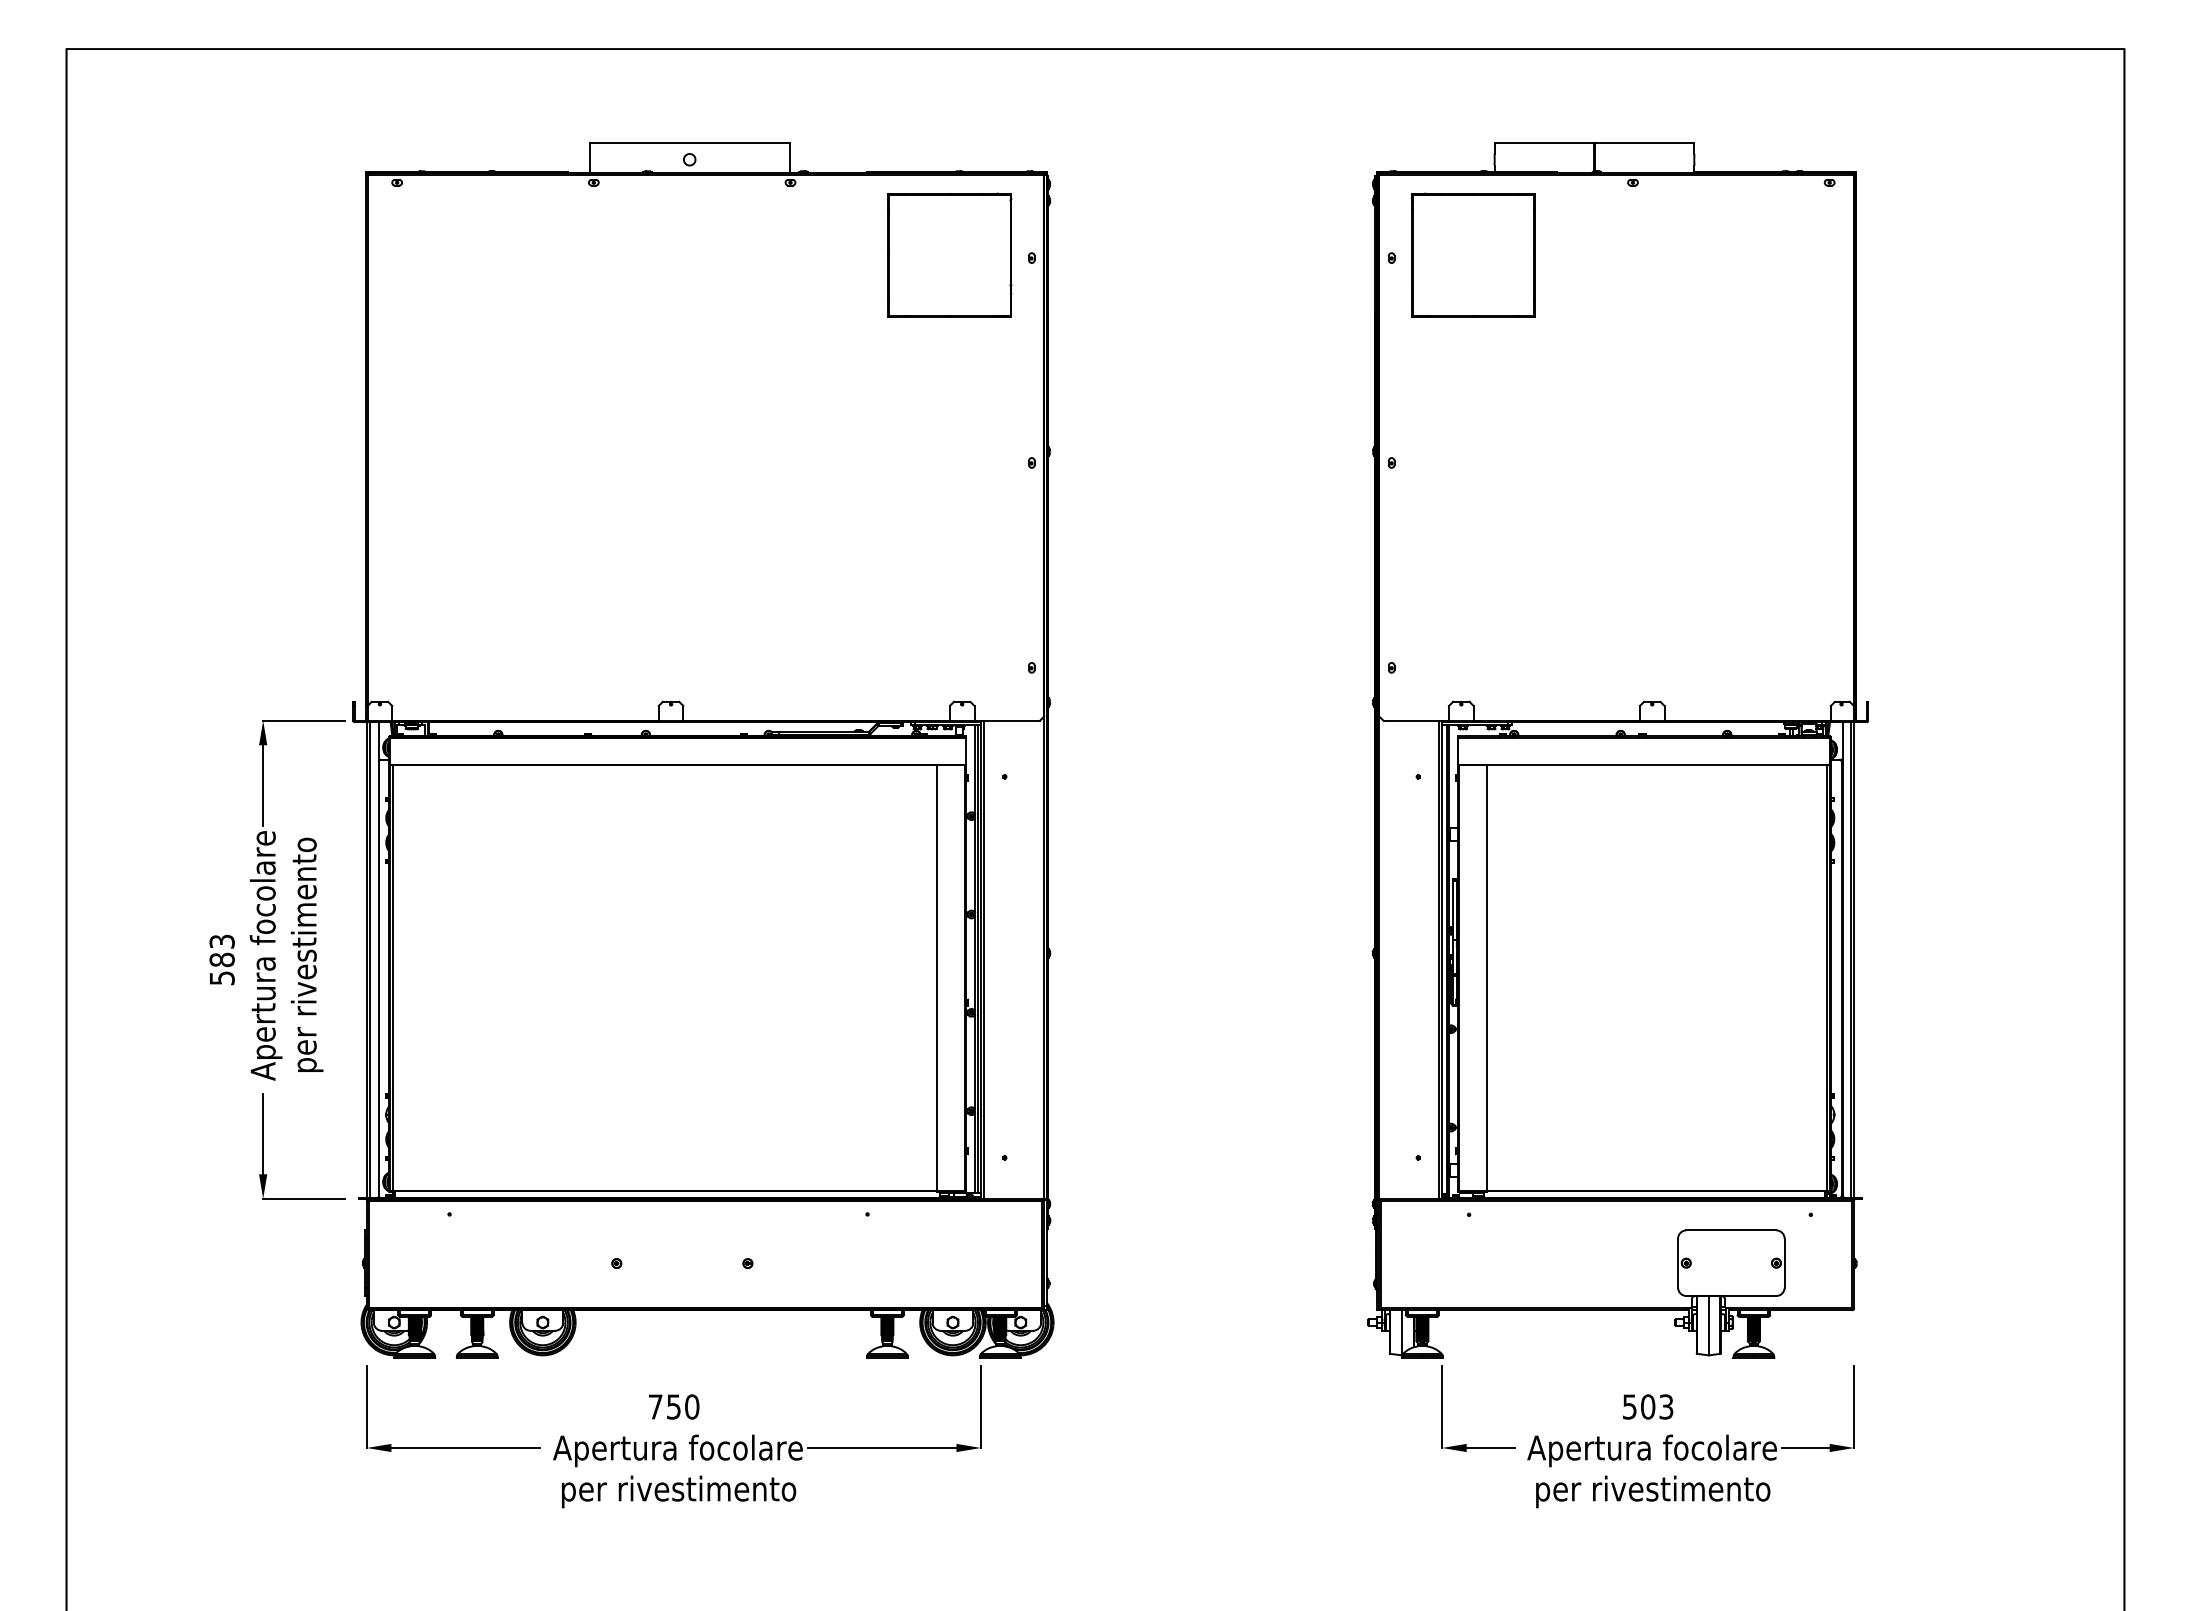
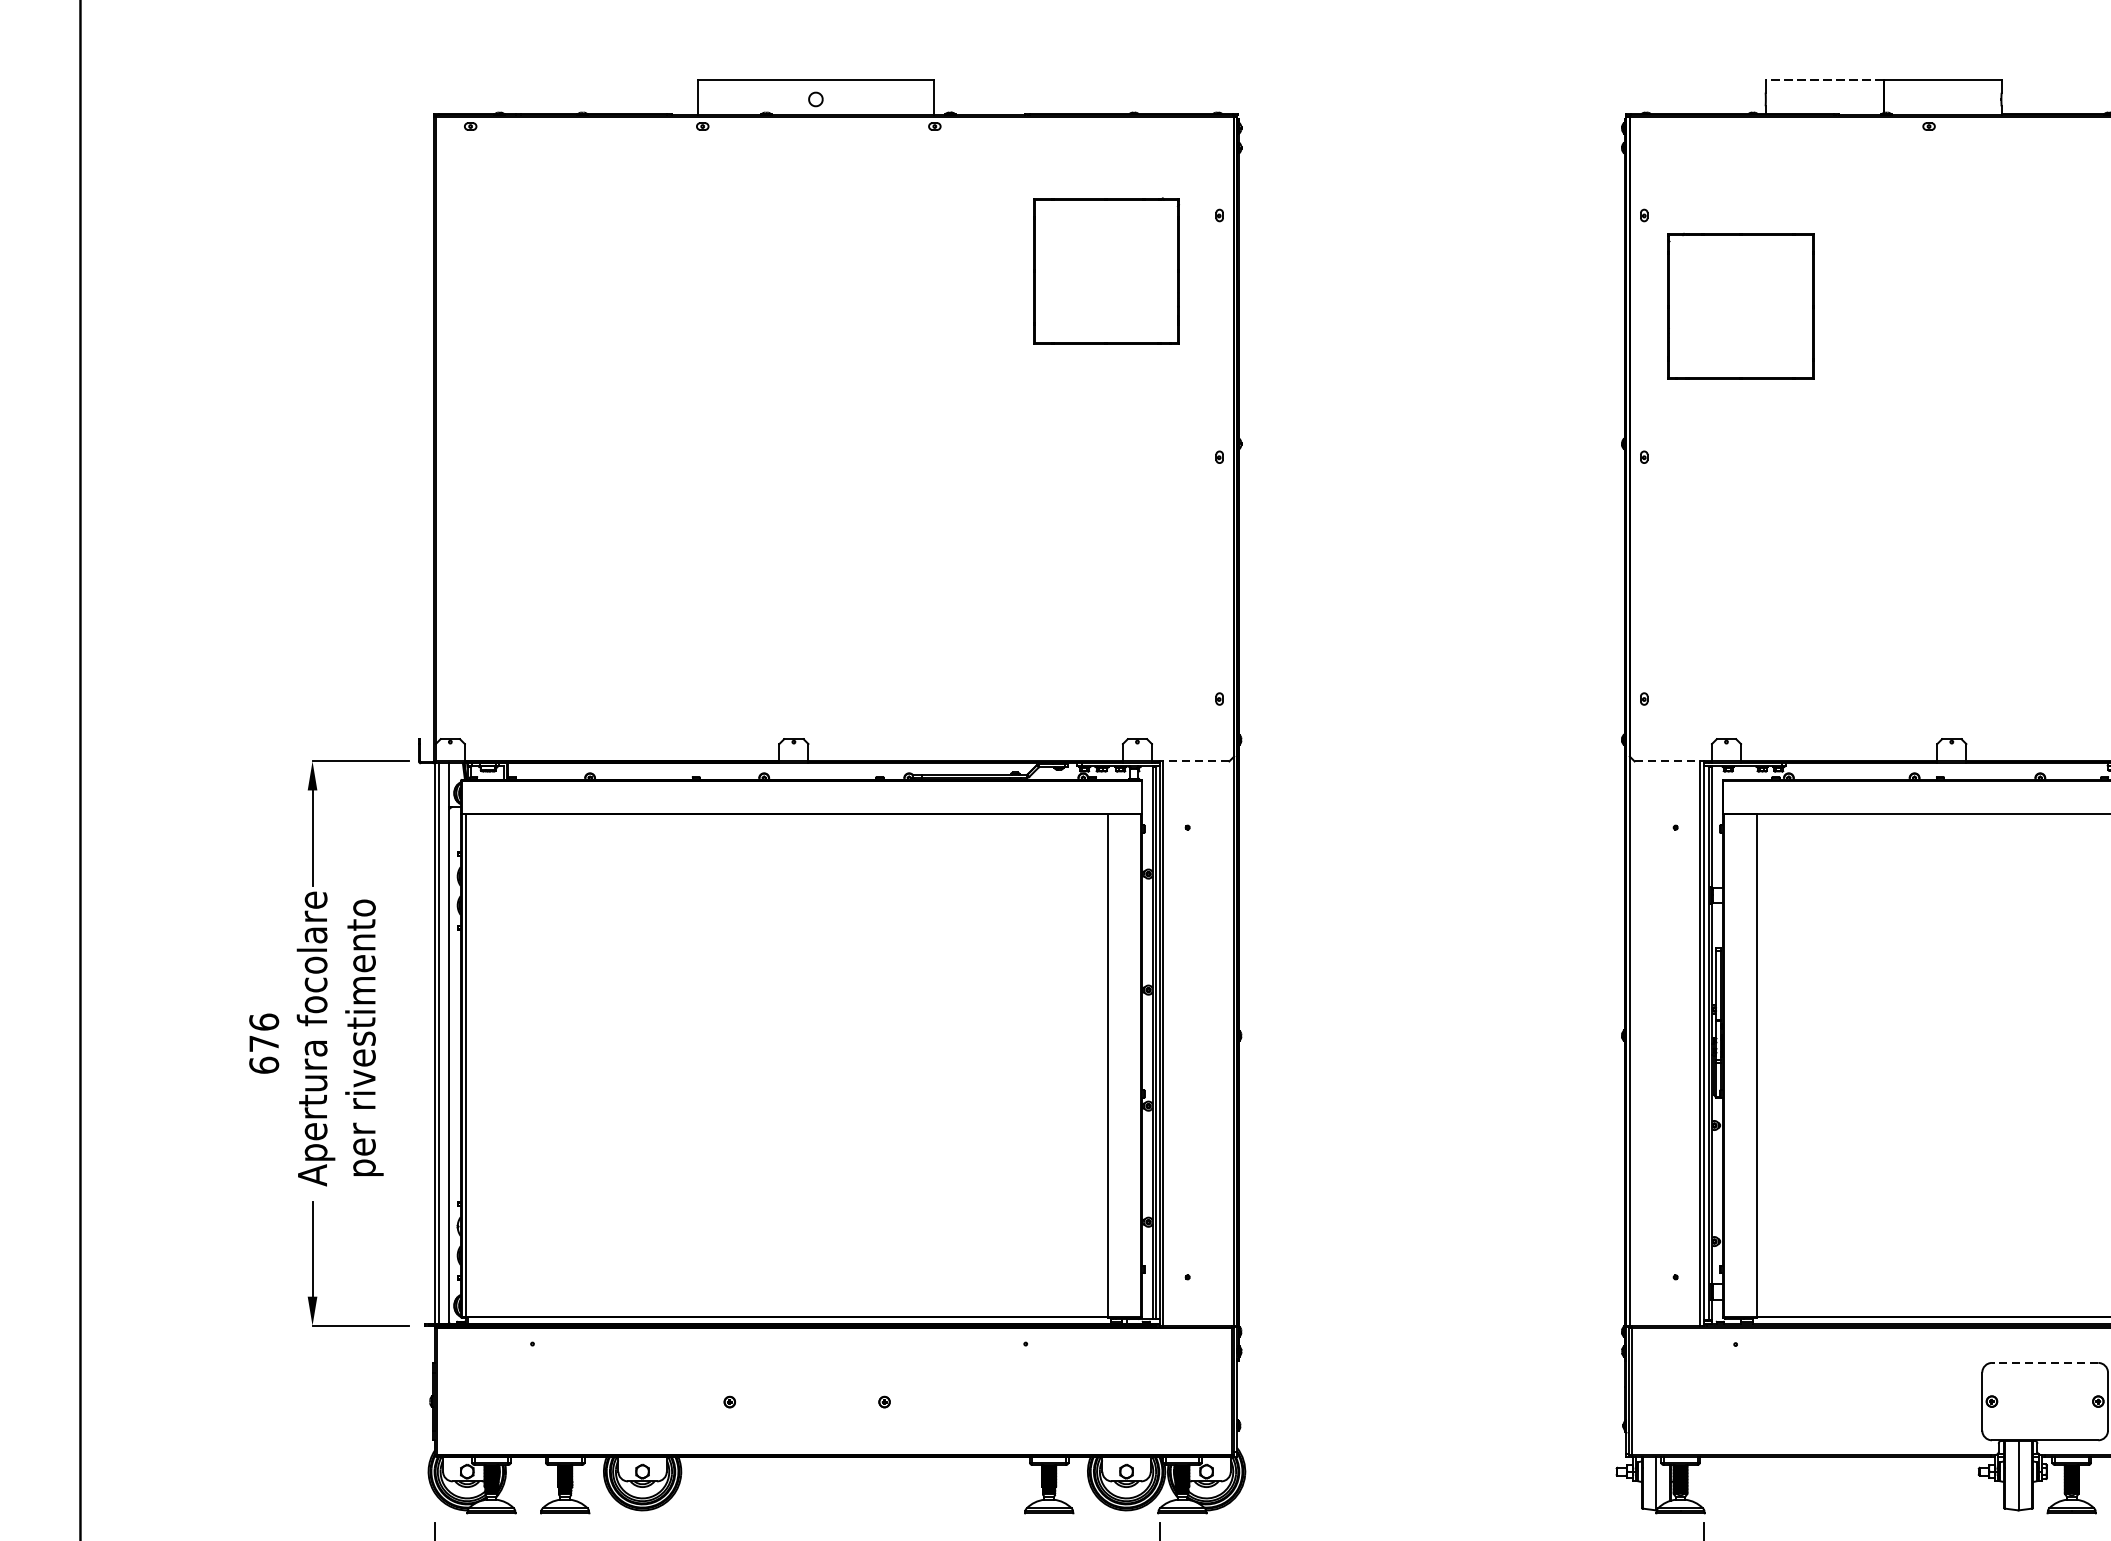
line: (1544, 143) -> (1824, 80), solid -> dashed
part: (949, 254) -> (1105, 270), moved
part: (1473, 254) -> (1740, 305), moved
line: (1010, 720) -> (1194, 761), solid -> dashed
line: (1413, 720) -> (1670, 761), solid -> dashed
text: (221, 959) -> (263, 1043), 583 -> 676
line: (1730, 1230) -> (2044, 1363), solid -> dashed

